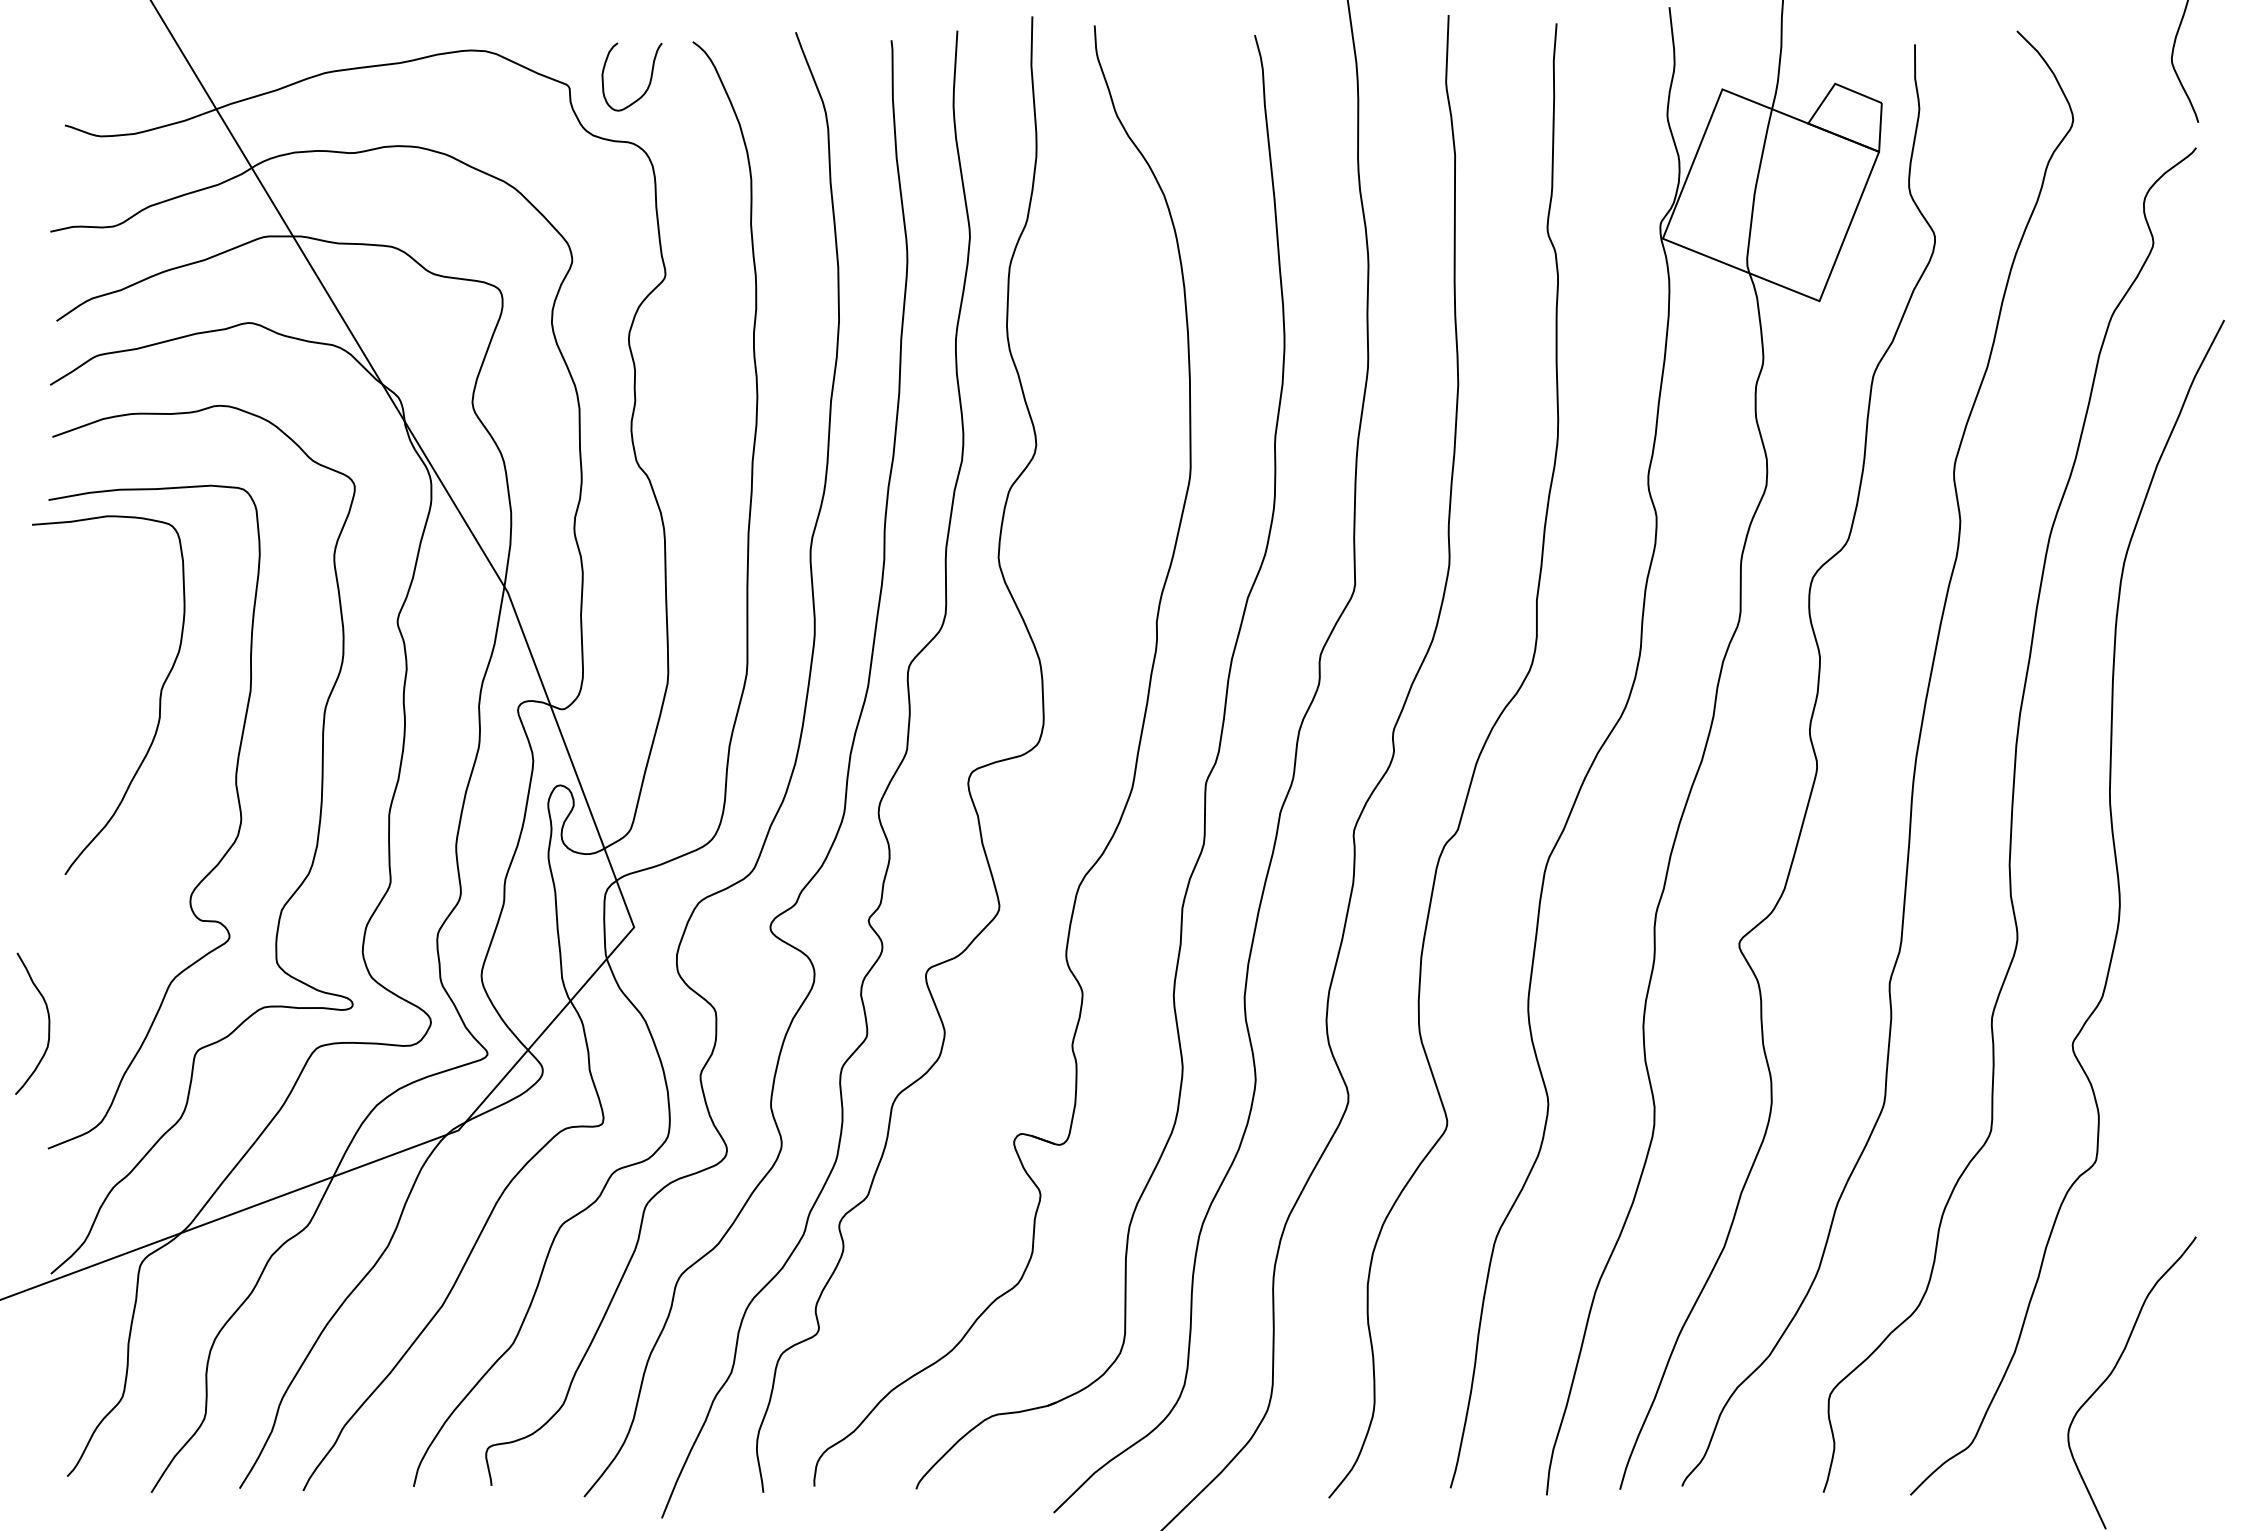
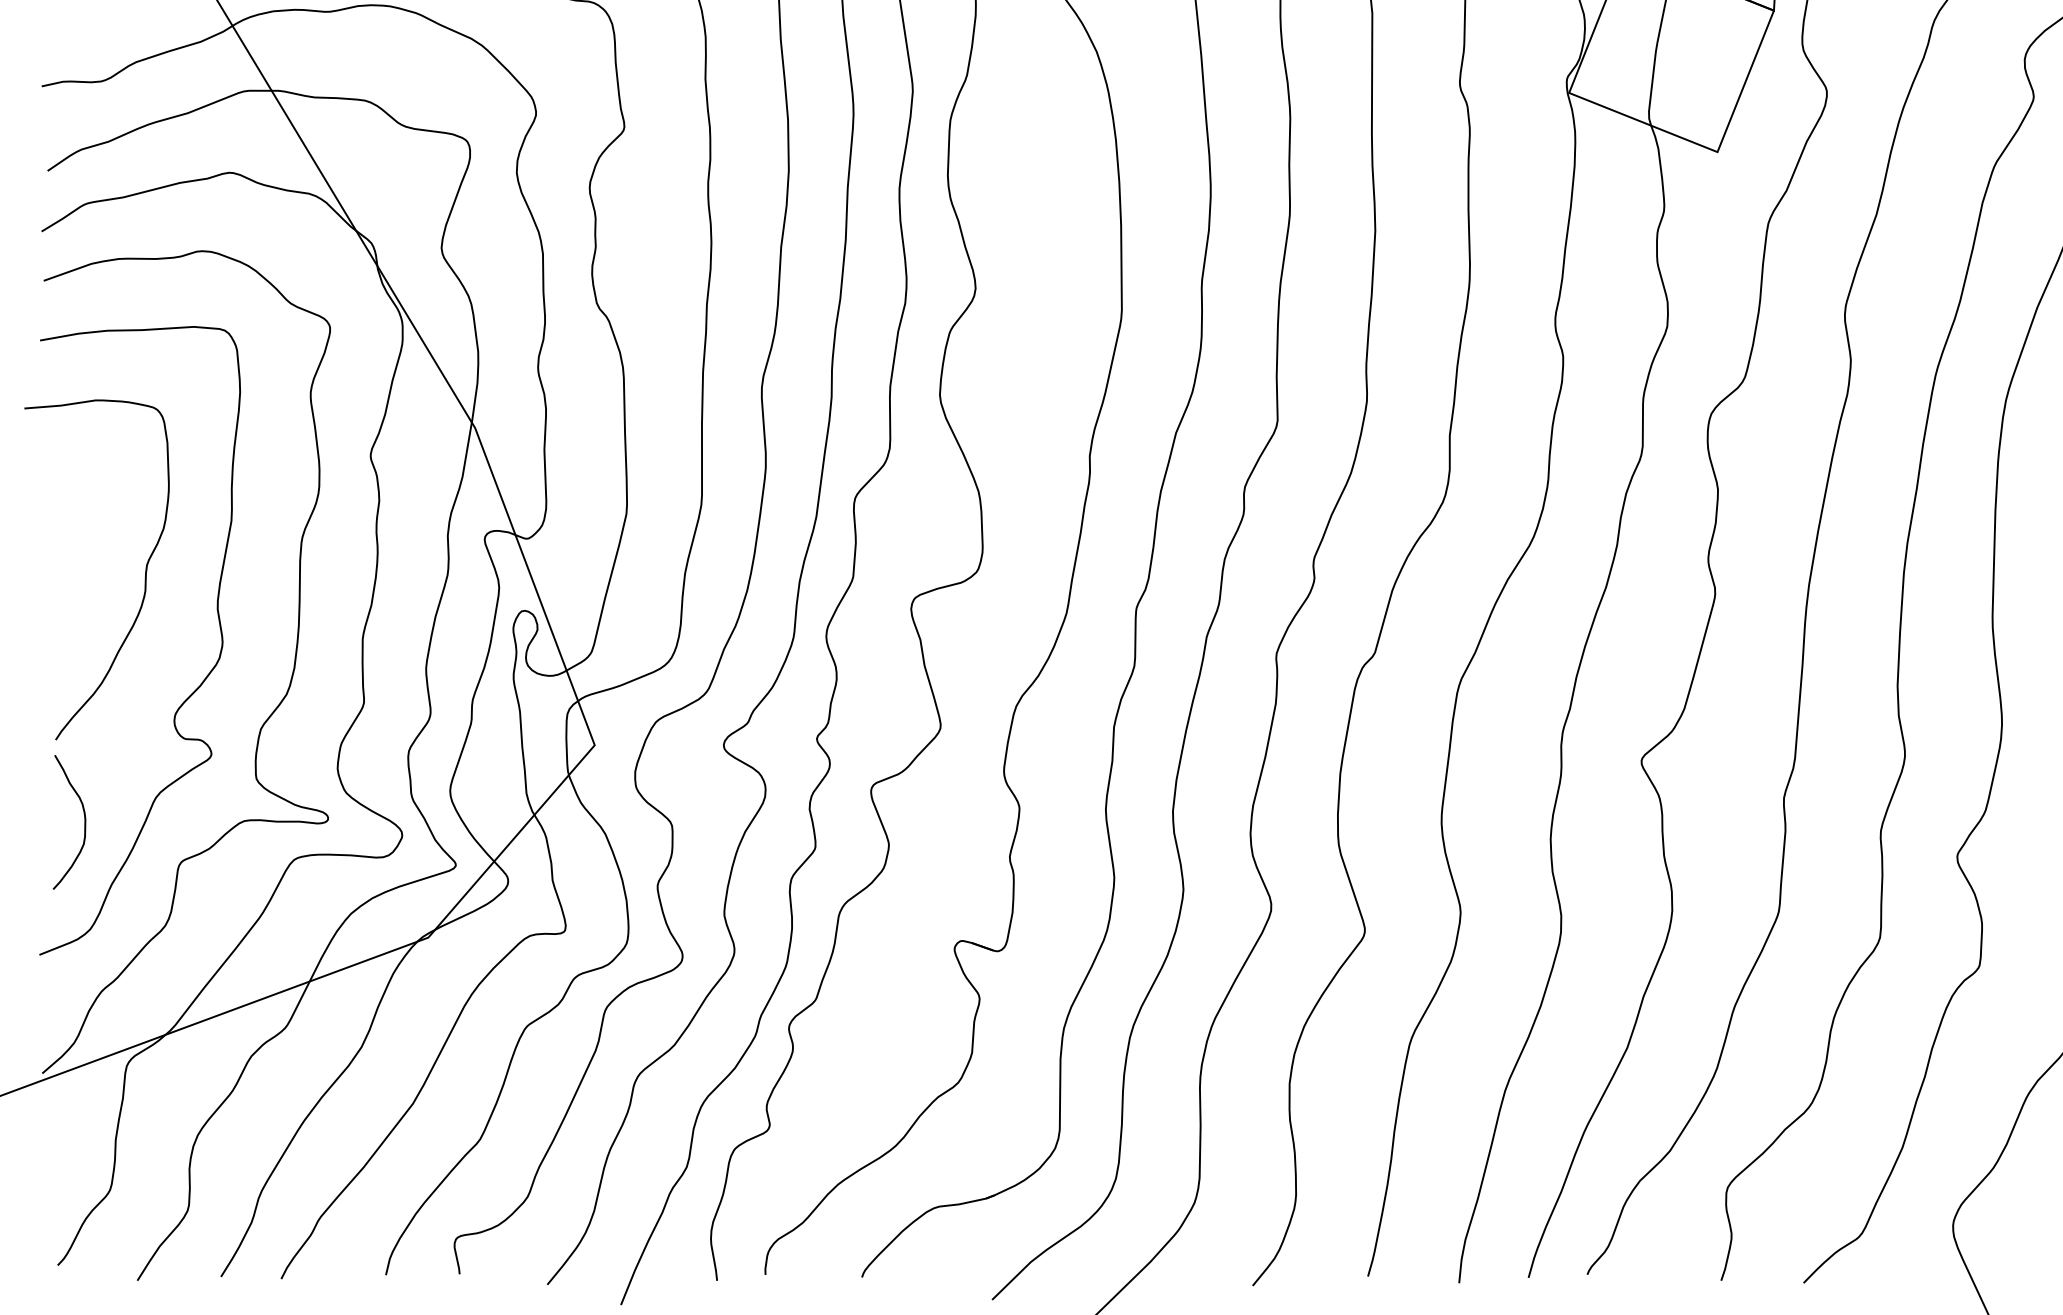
curve: (159, 695) -> (145, 570), moved
curve: (48, 1023) -> (84, 822), moved

